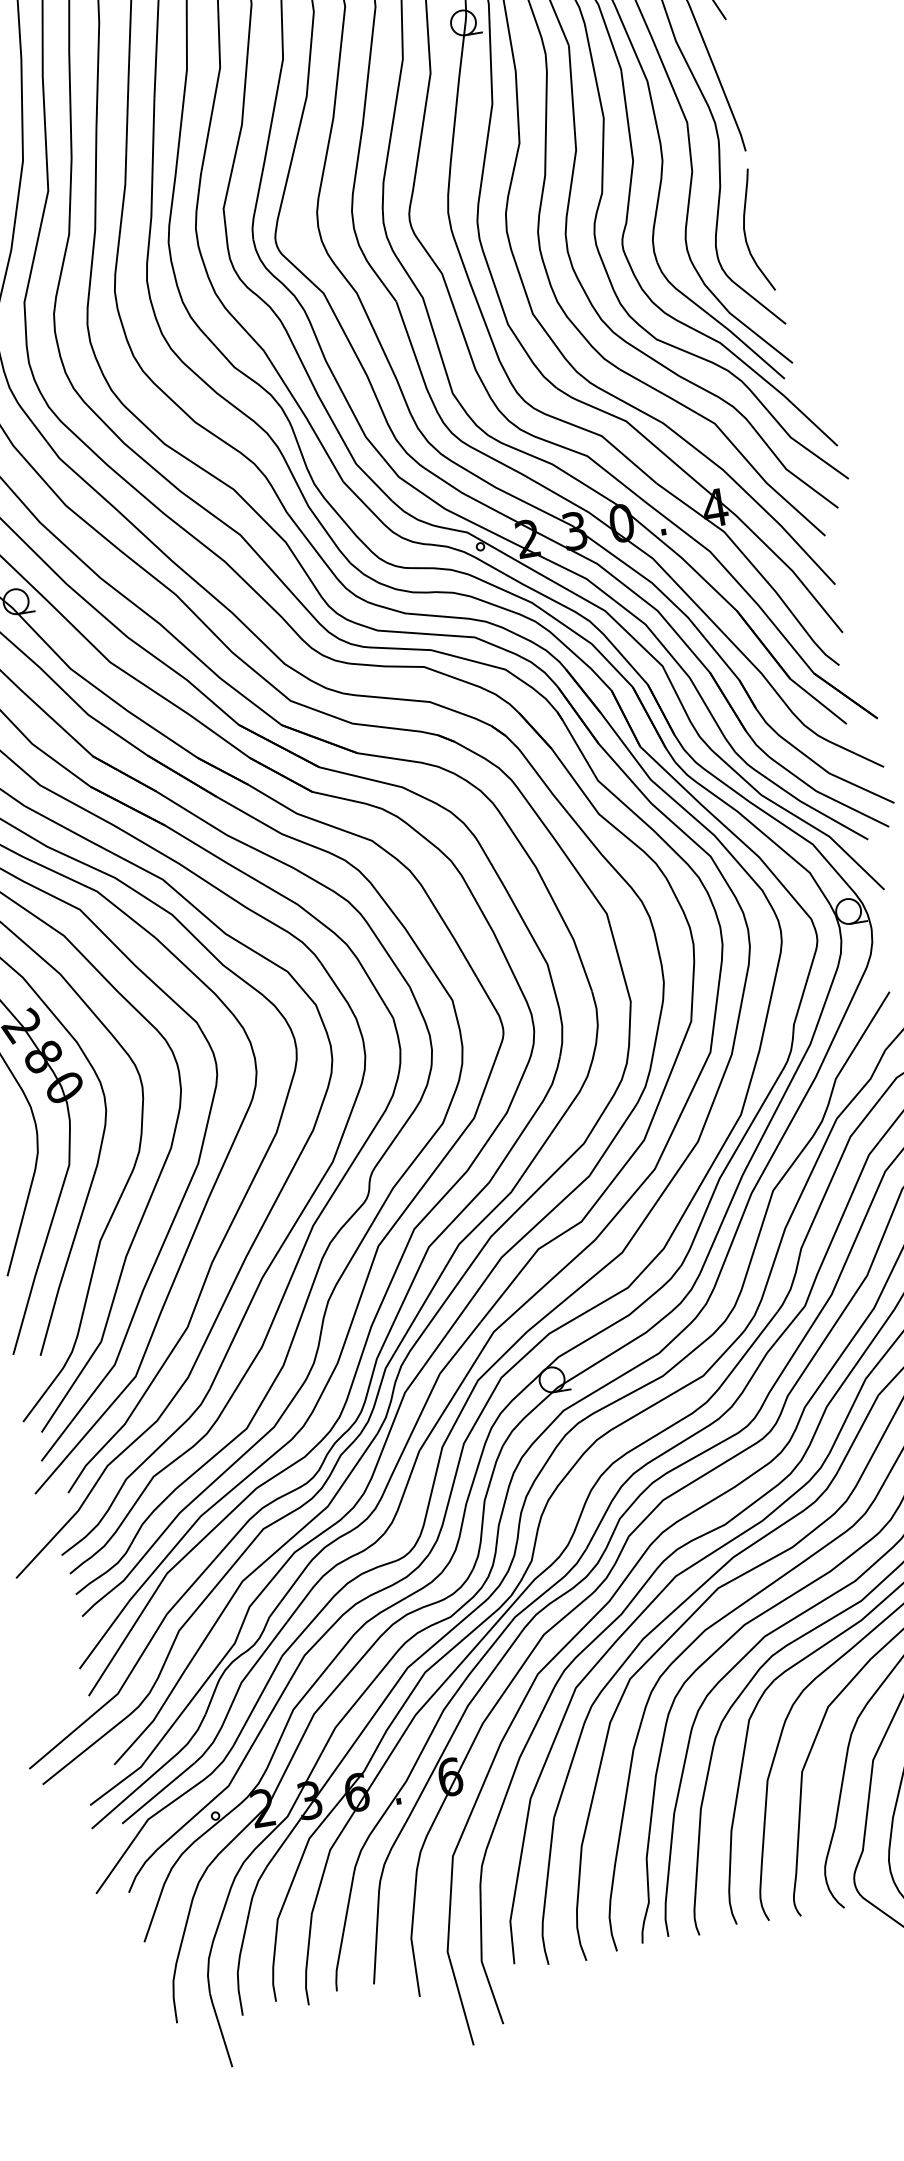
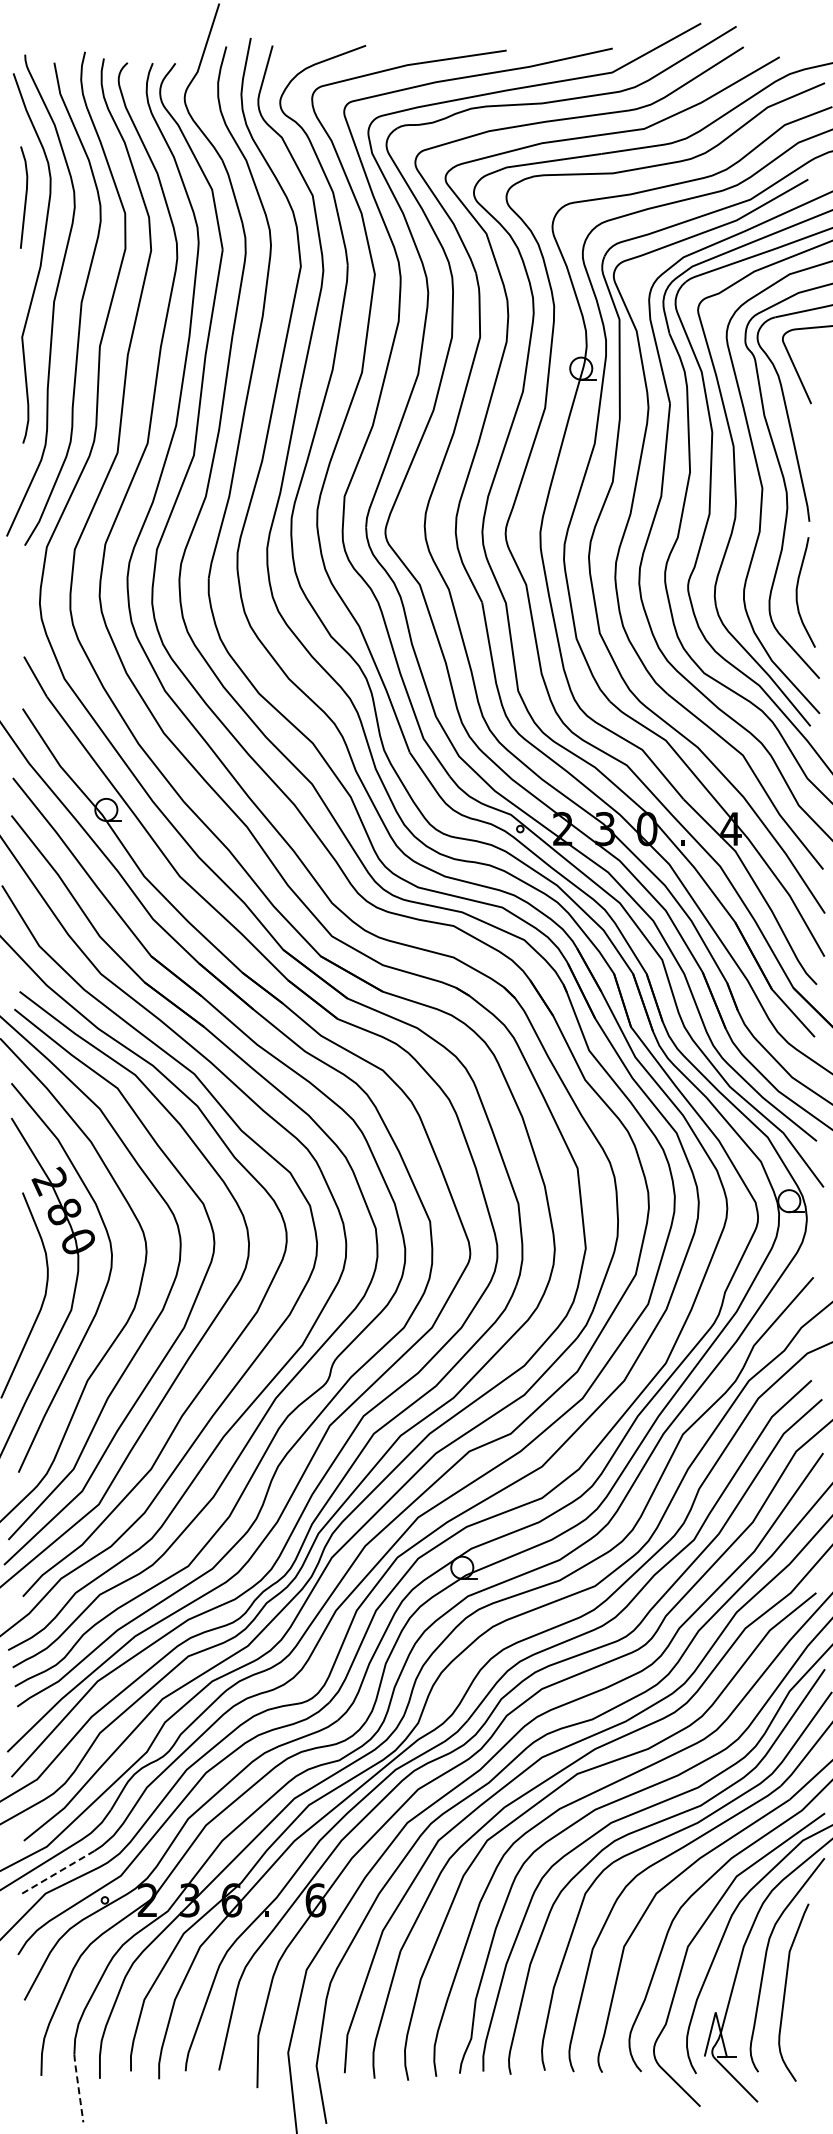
line: (158, 1793) -> (58, 1872), solid -> dashed
line: (220, 2029) -> (78, 2087), solid -> dashed

